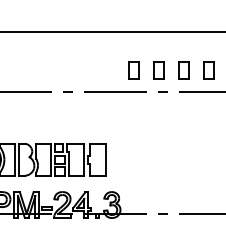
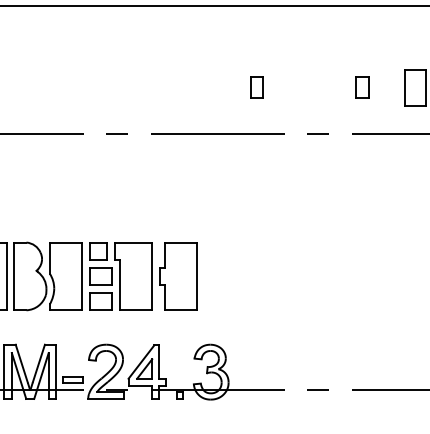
part: (133, 70) -> (256, 87), size x0.6
part: (158, 70) -> (309, 87), removed
part: (183, 70) -> (361, 87), size x0.6

